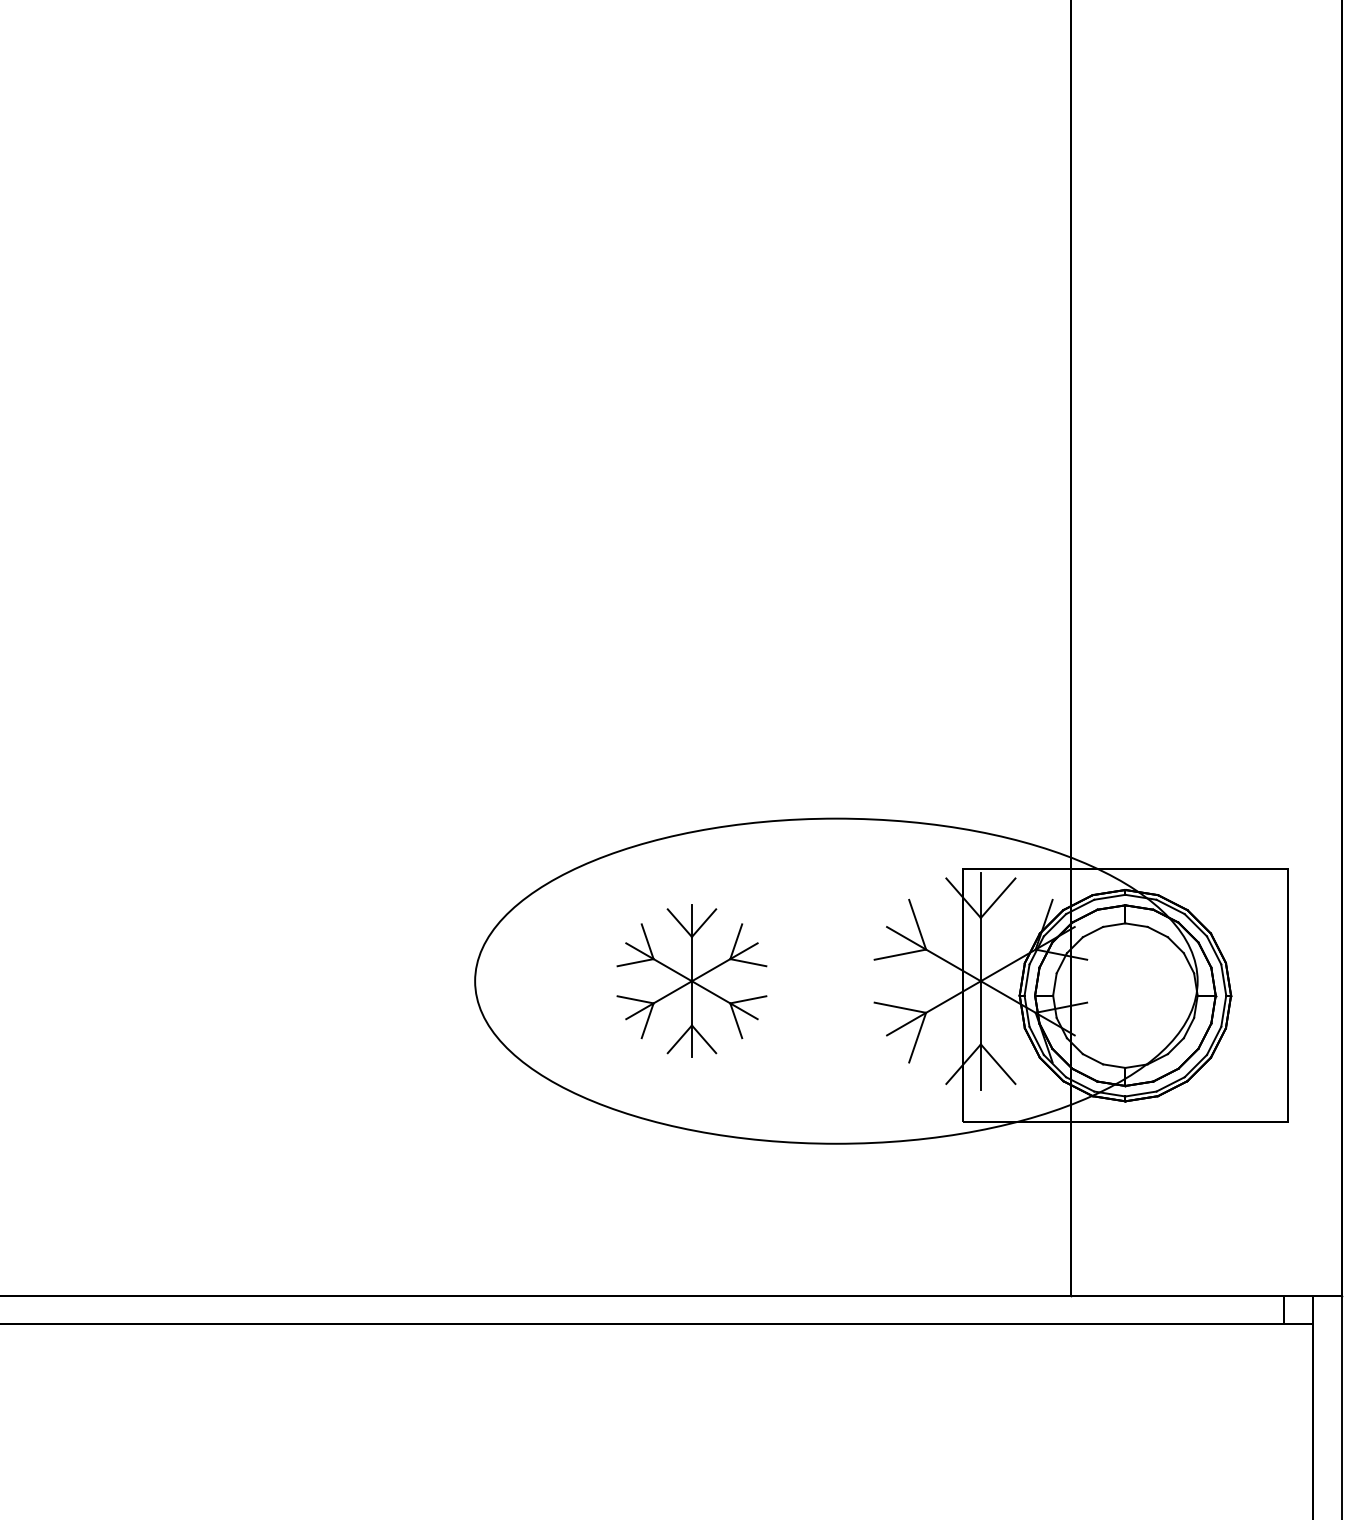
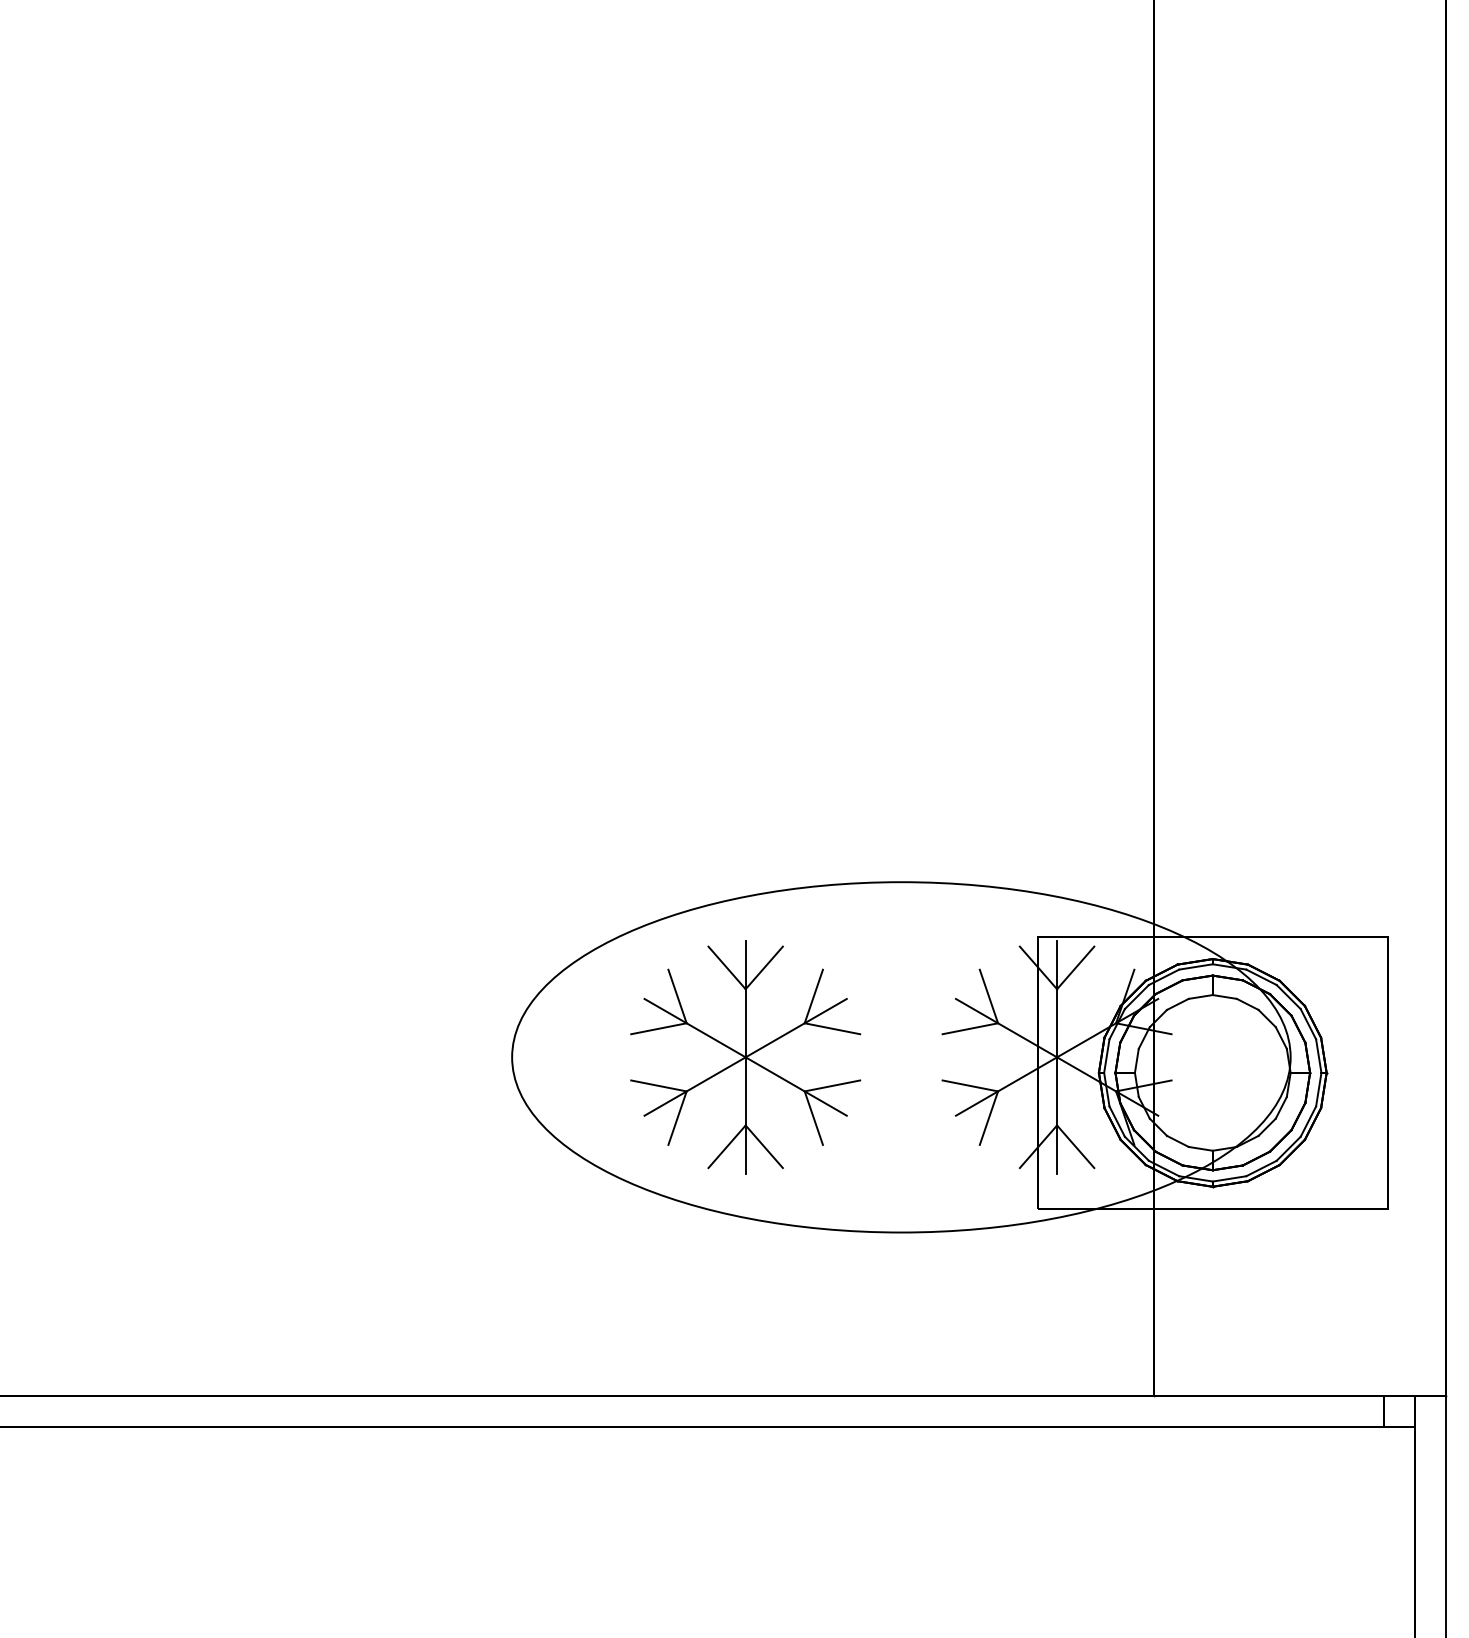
part: (691, 981) -> (745, 1057), size x1.43

